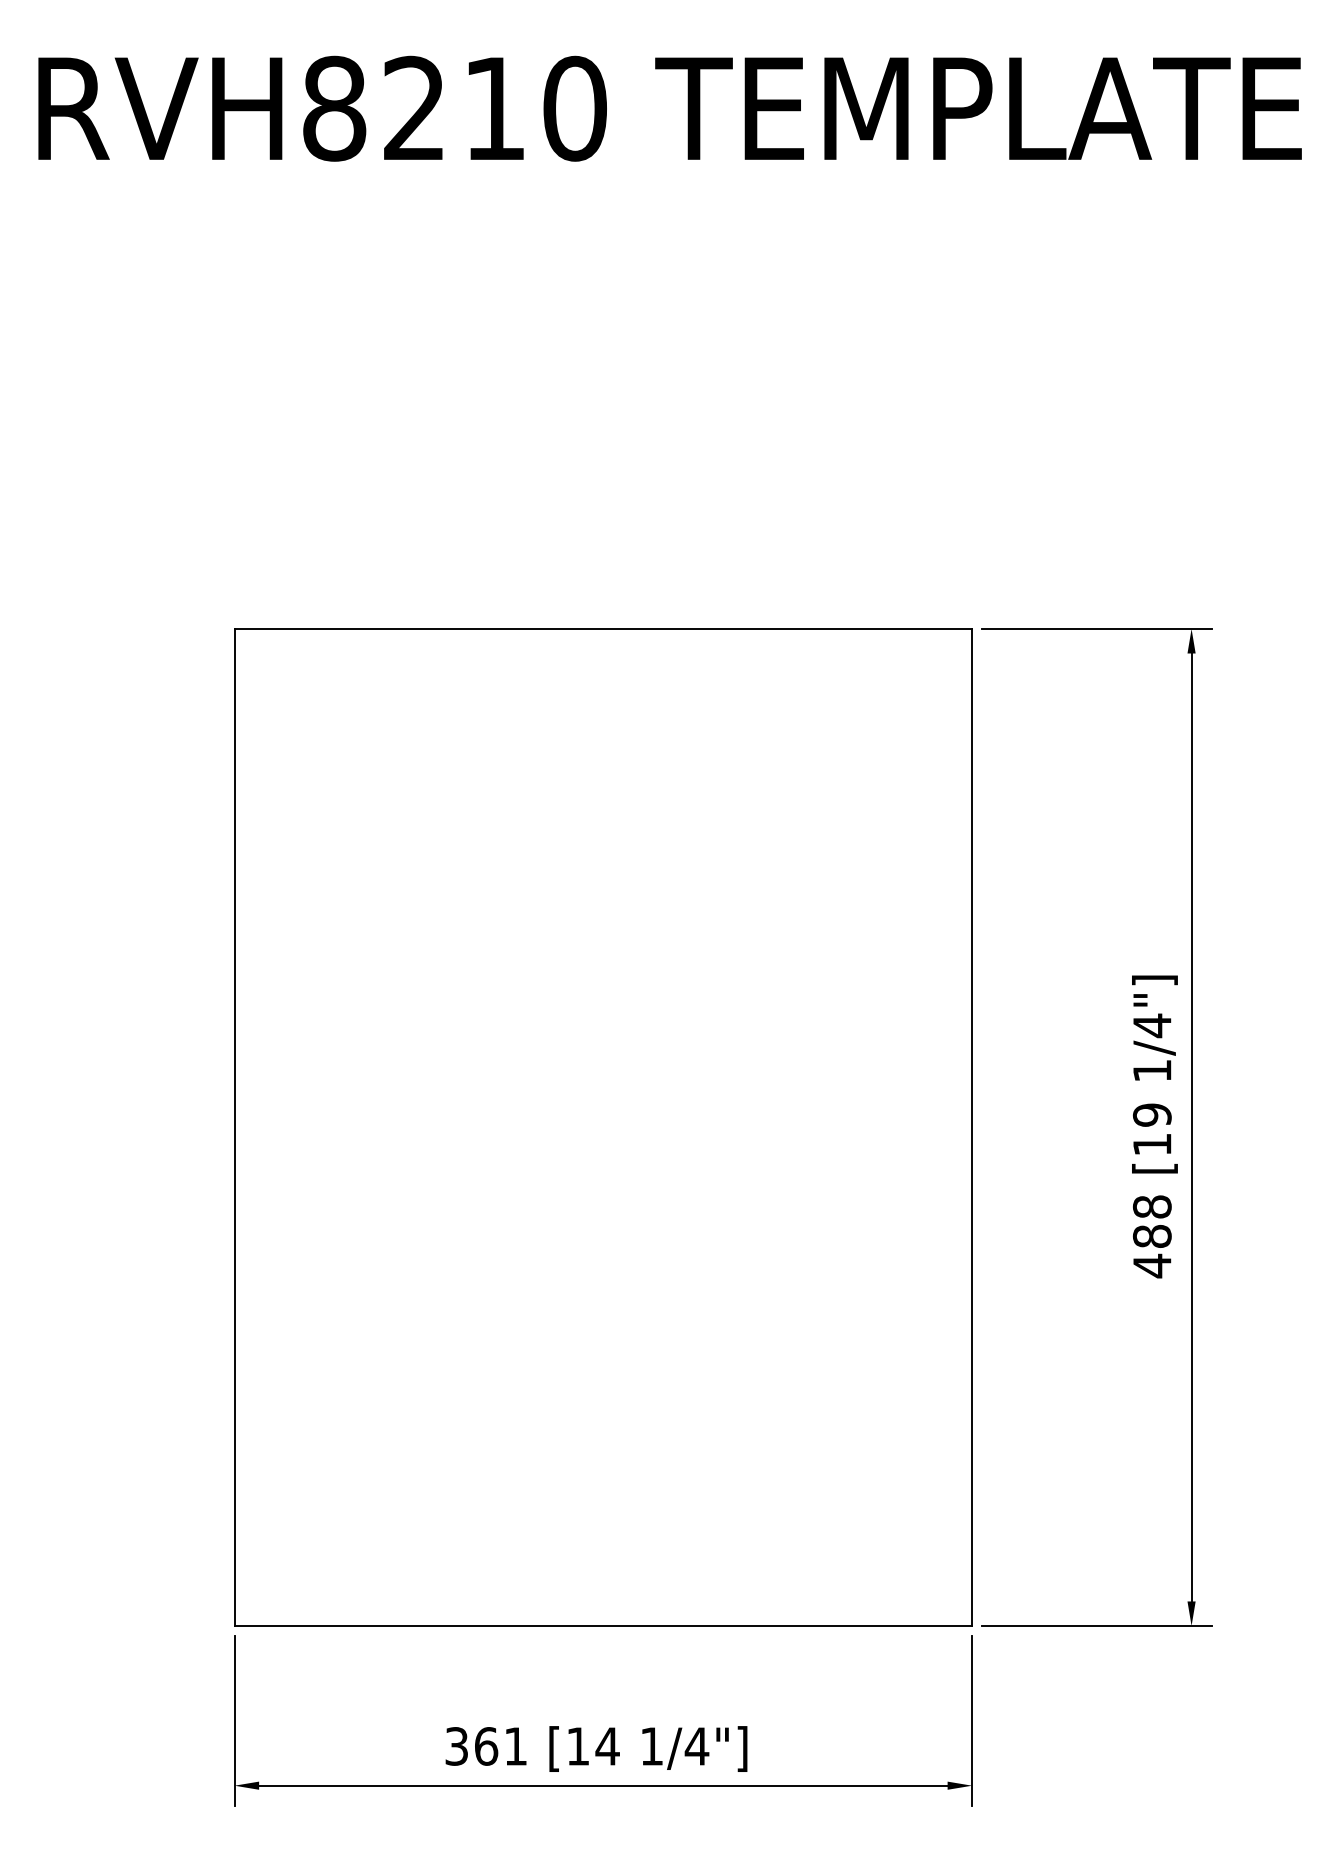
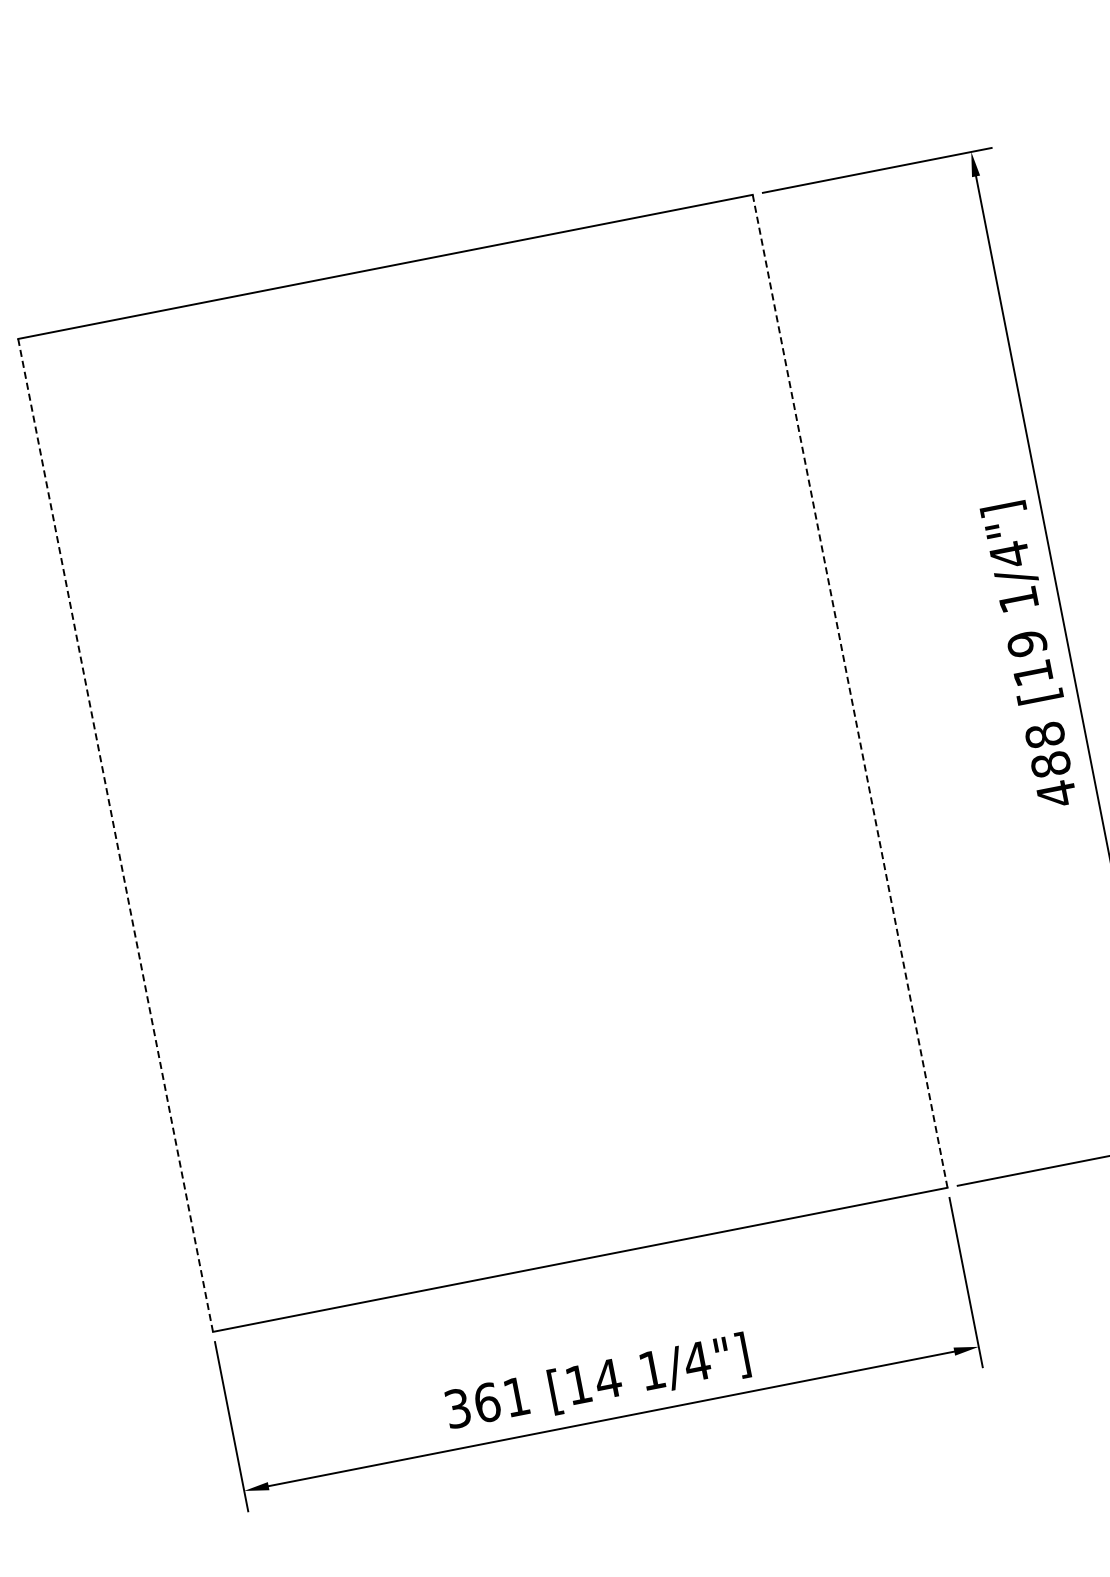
line: (972, 1126) -> (850, 690), solid -> dashed
line: (234, 1127) -> (115, 835), solid -> dashed

